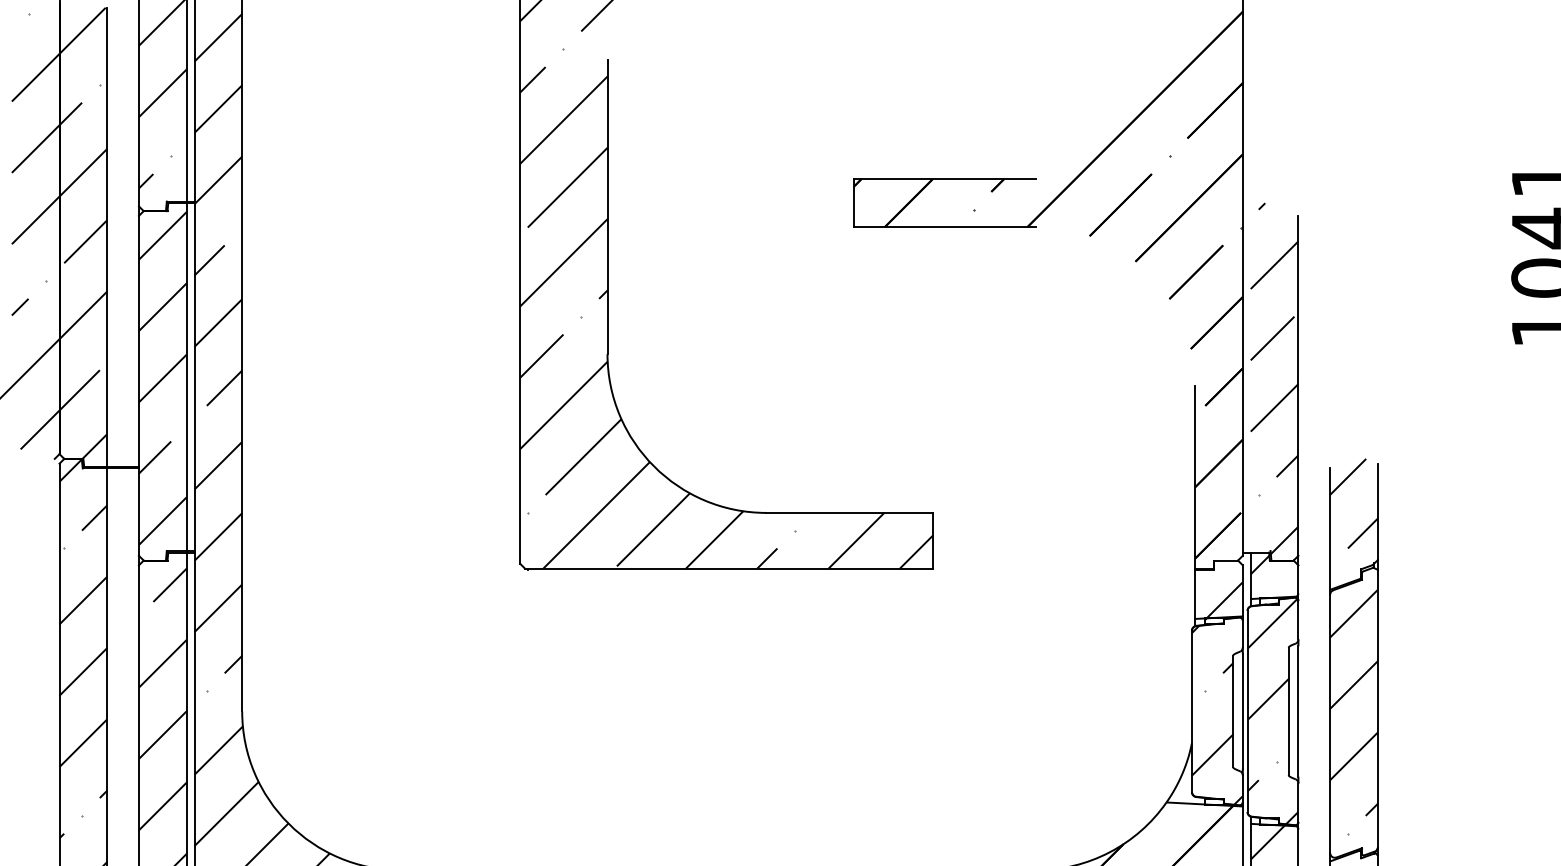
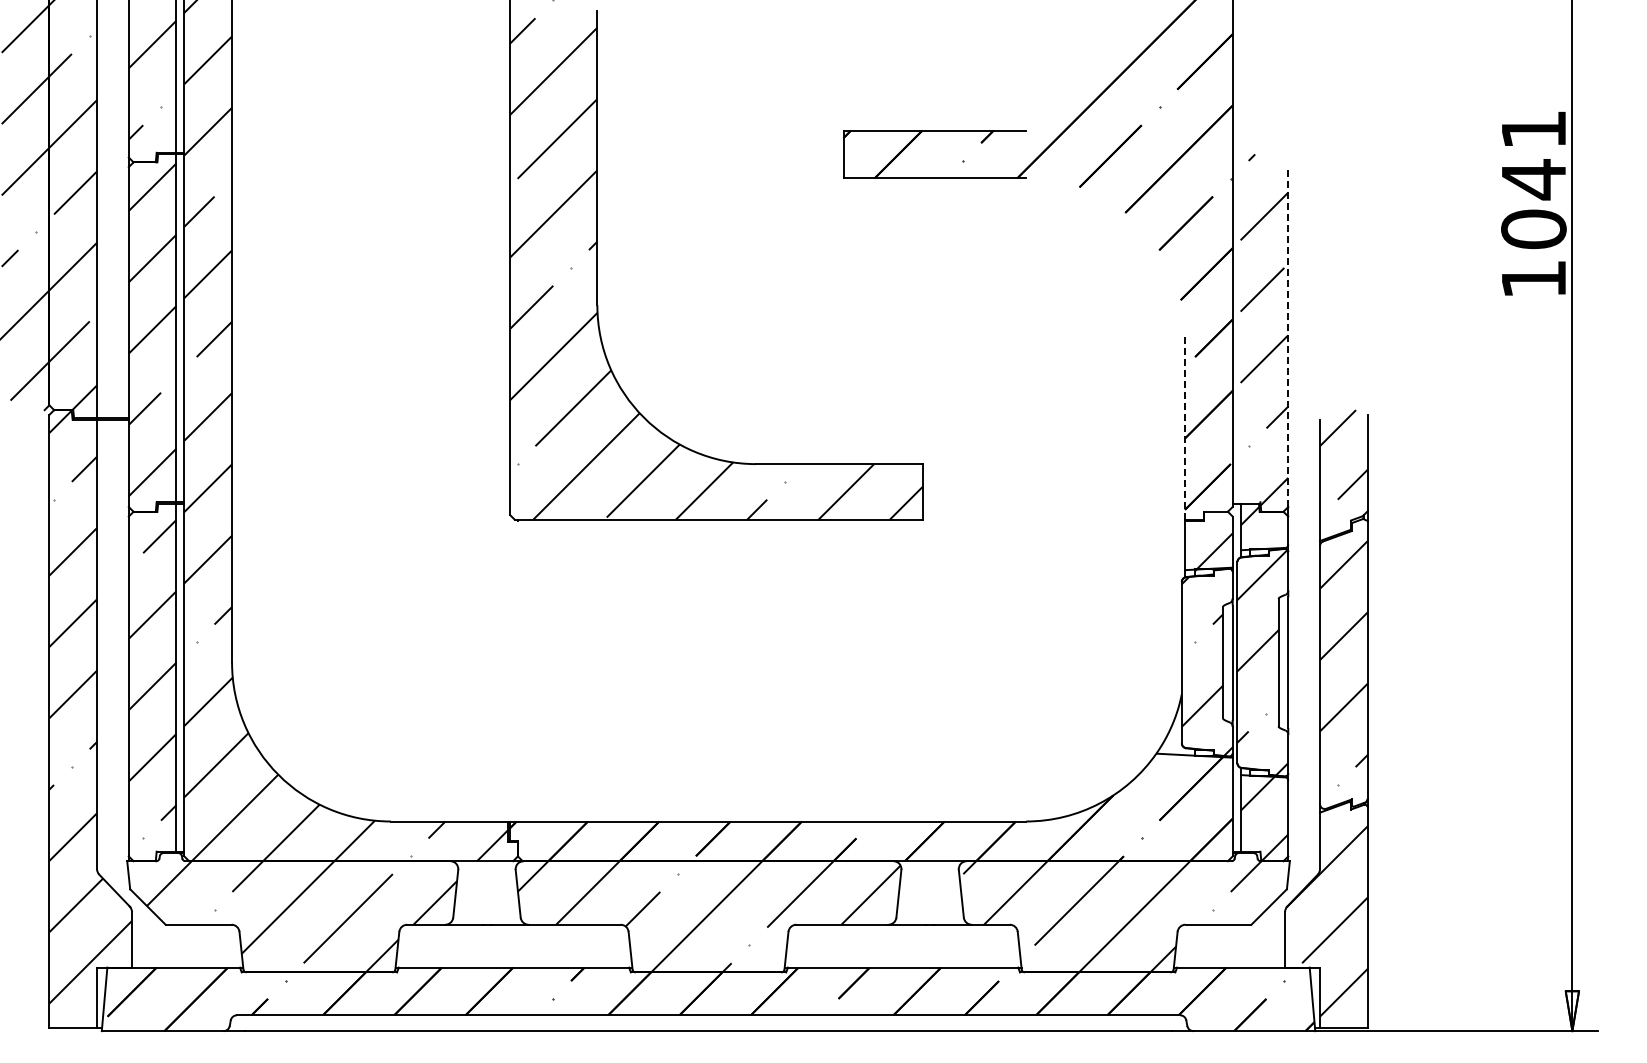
line: (1298, 386) -> (1288, 337), solid -> dashed
line: (1195, 477) -> (1185, 428), solid -> dashed

